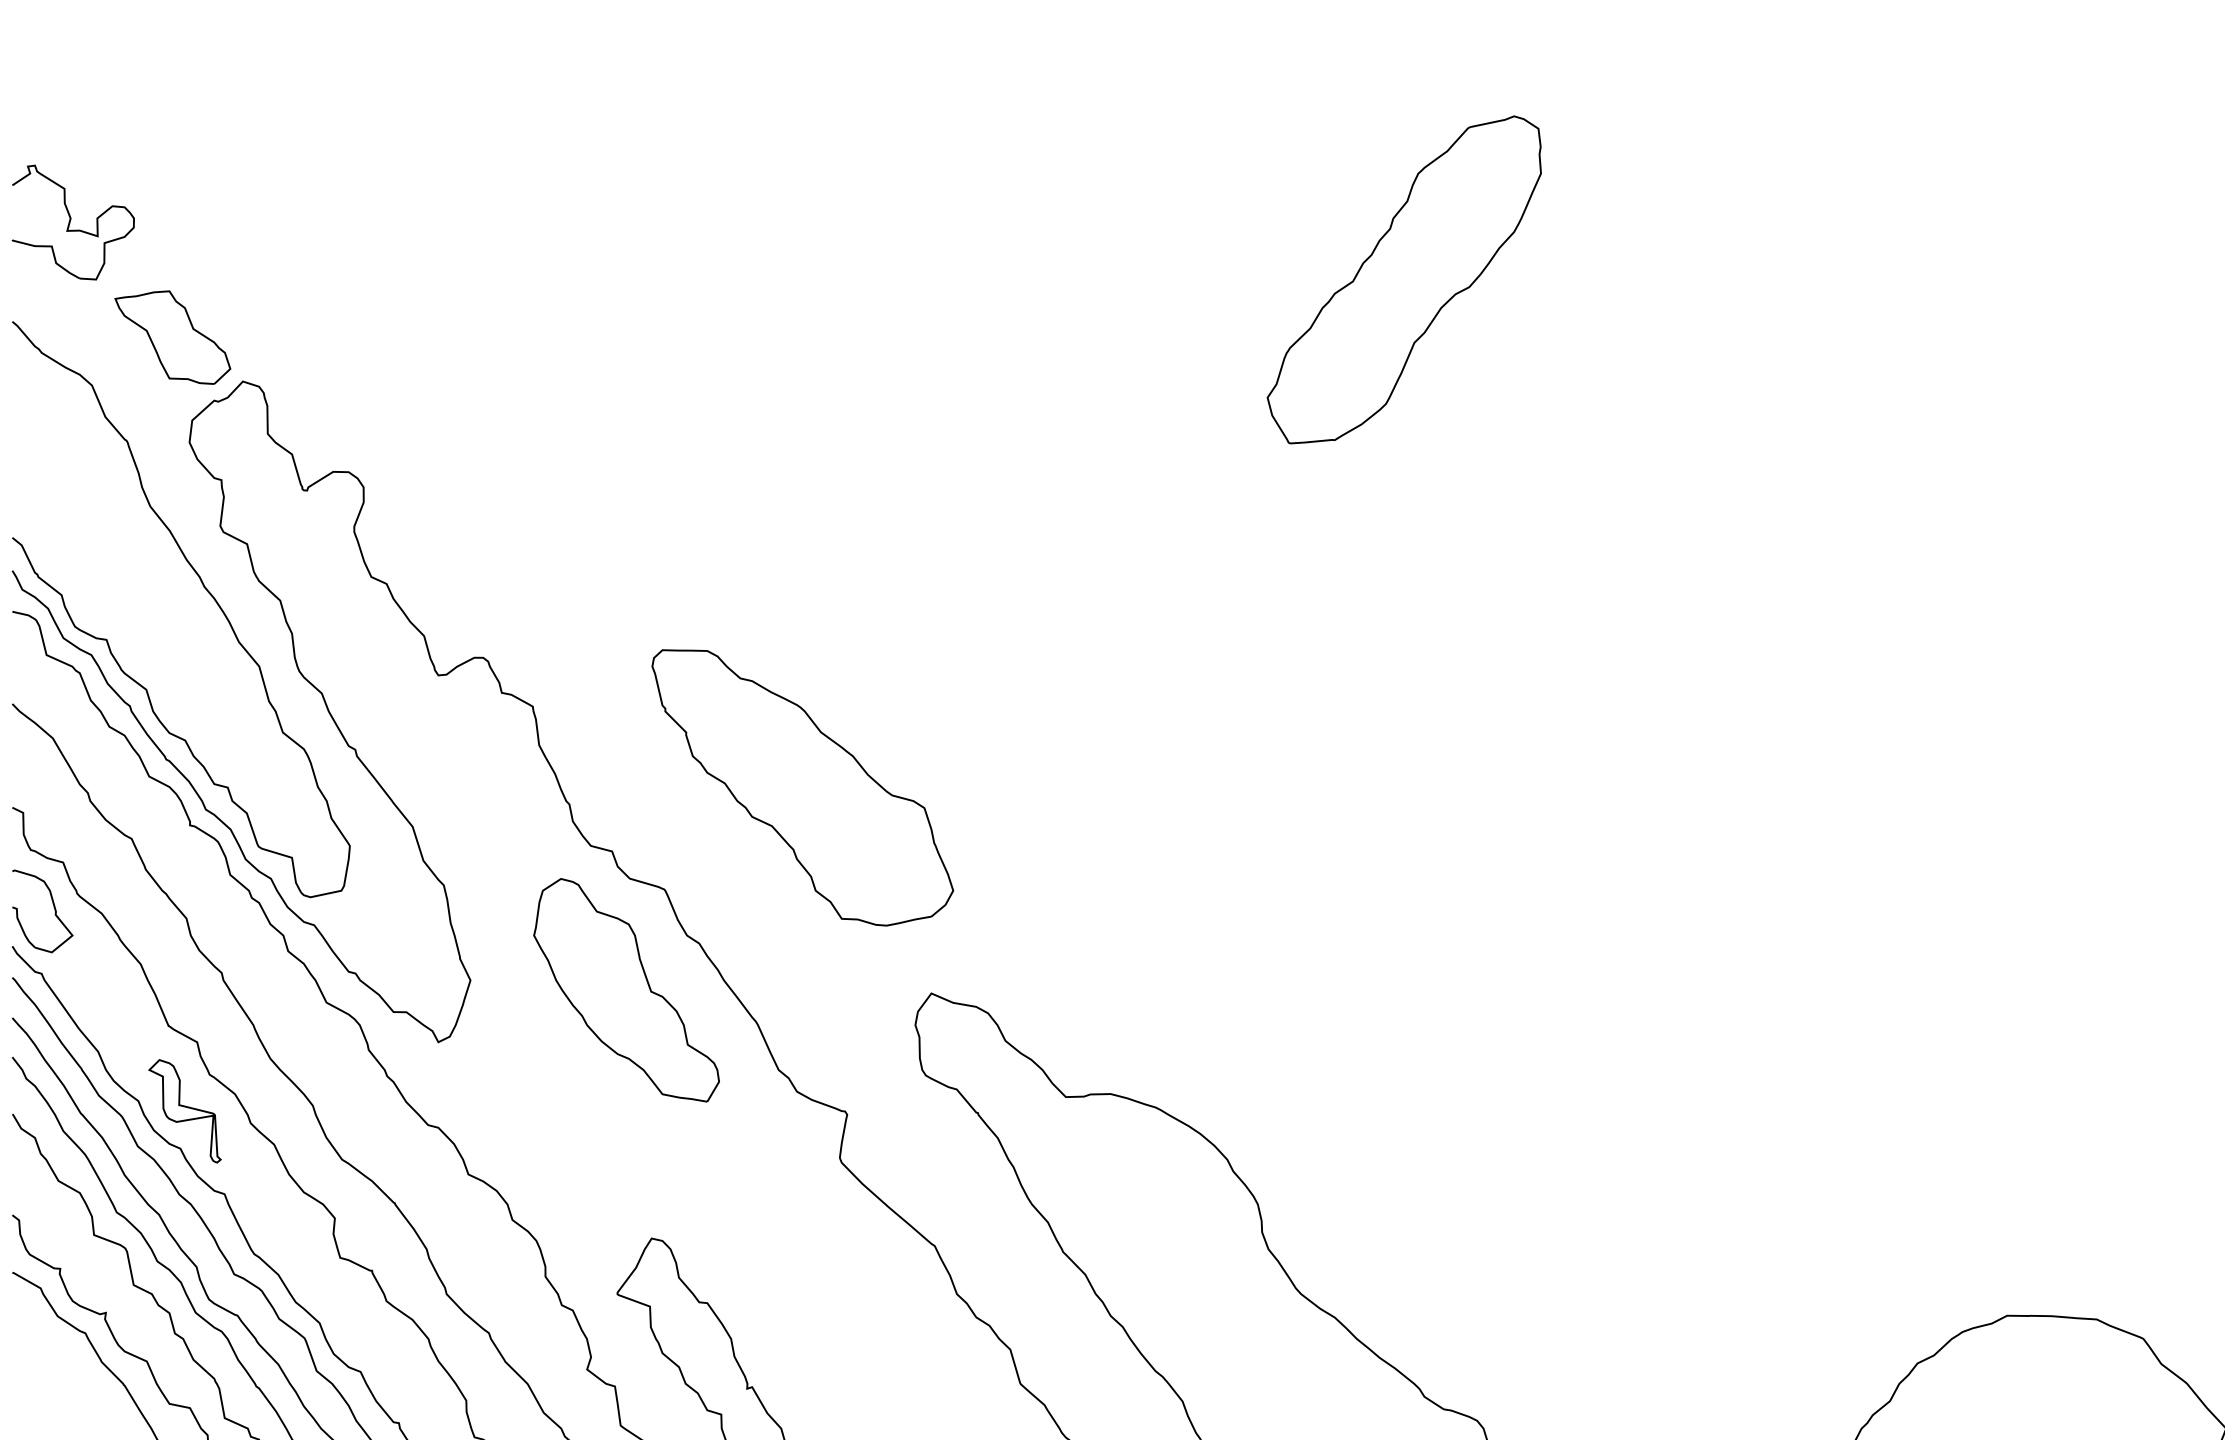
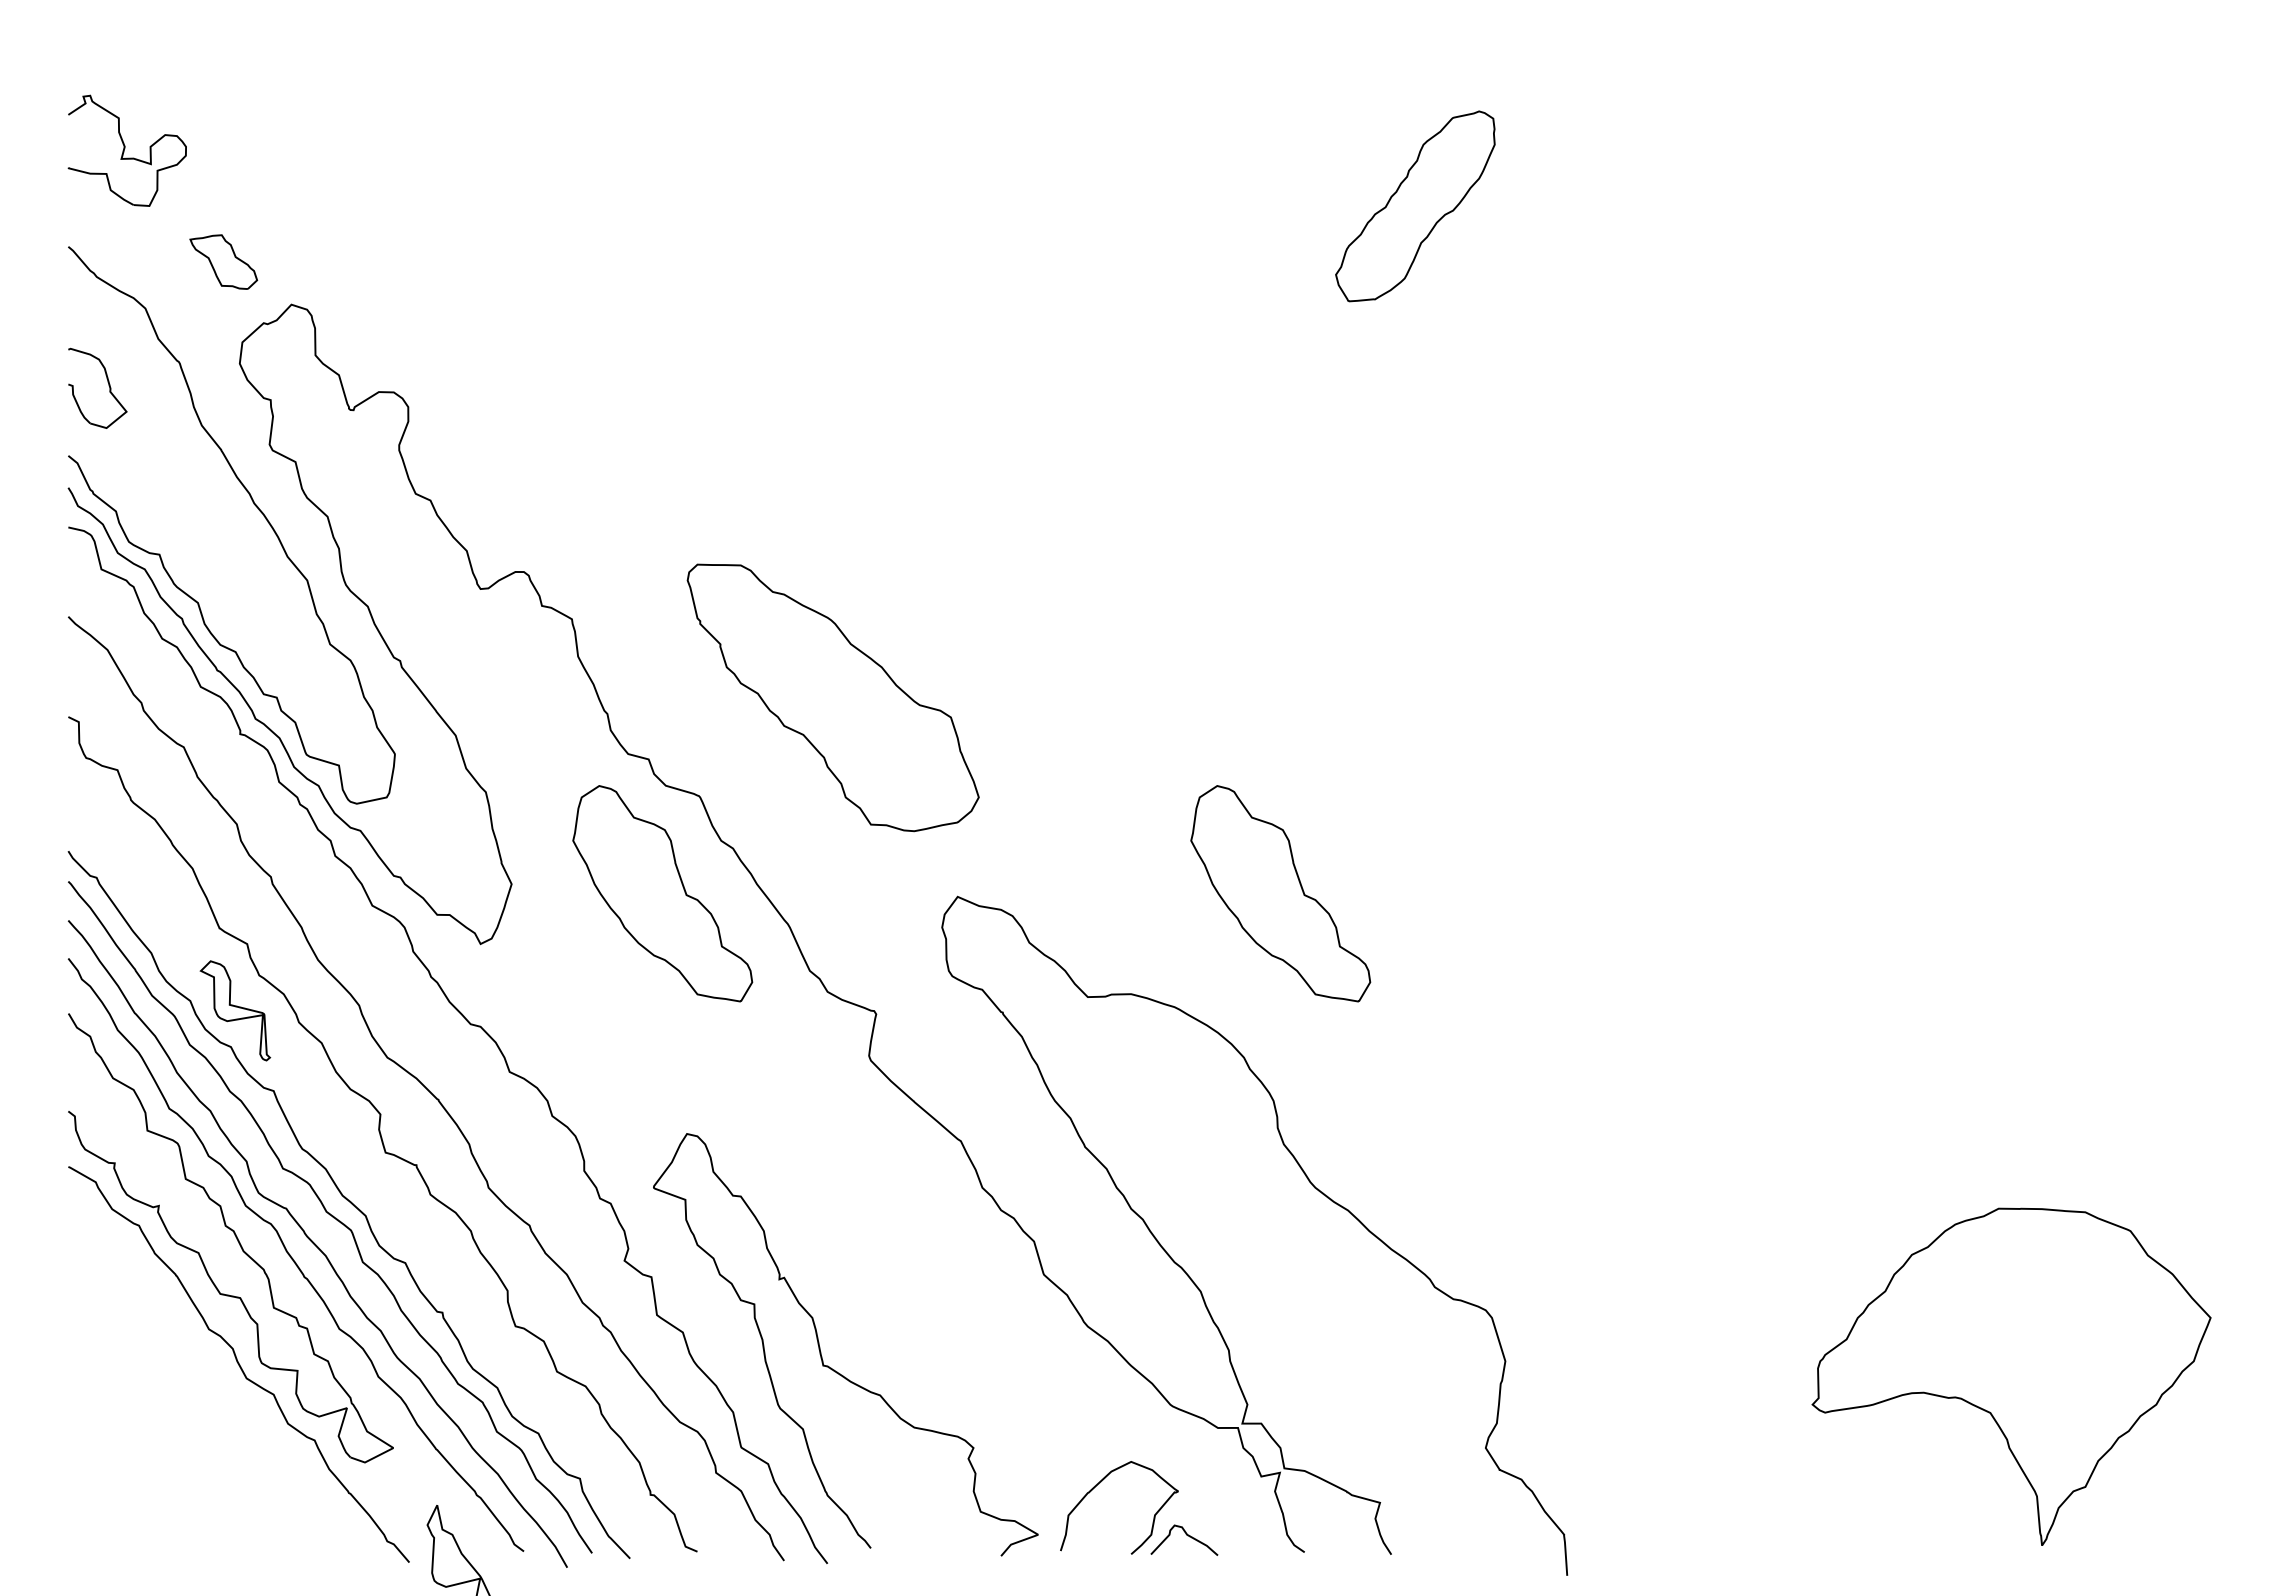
part: (1404, 280) -> (1415, 206), size x0.6
part: (172, 336) -> (223, 261), size x0.6
part: (52, 905) -> (107, 382), moved
part: (1265, 990) -> (1280, 893), added

